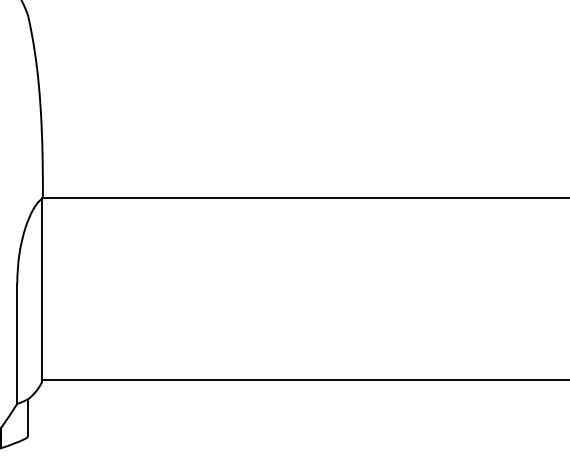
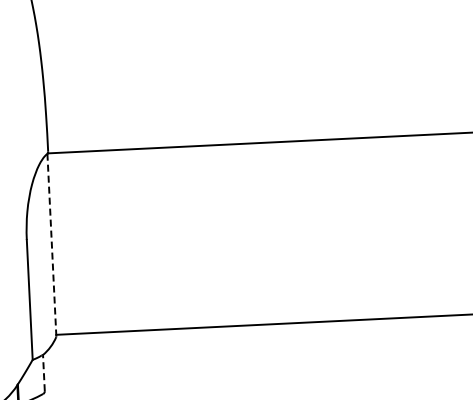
line: (42, 289) -> (52, 244), solid -> dashed
line: (27, 417) -> (43, 373), solid -> dashed

